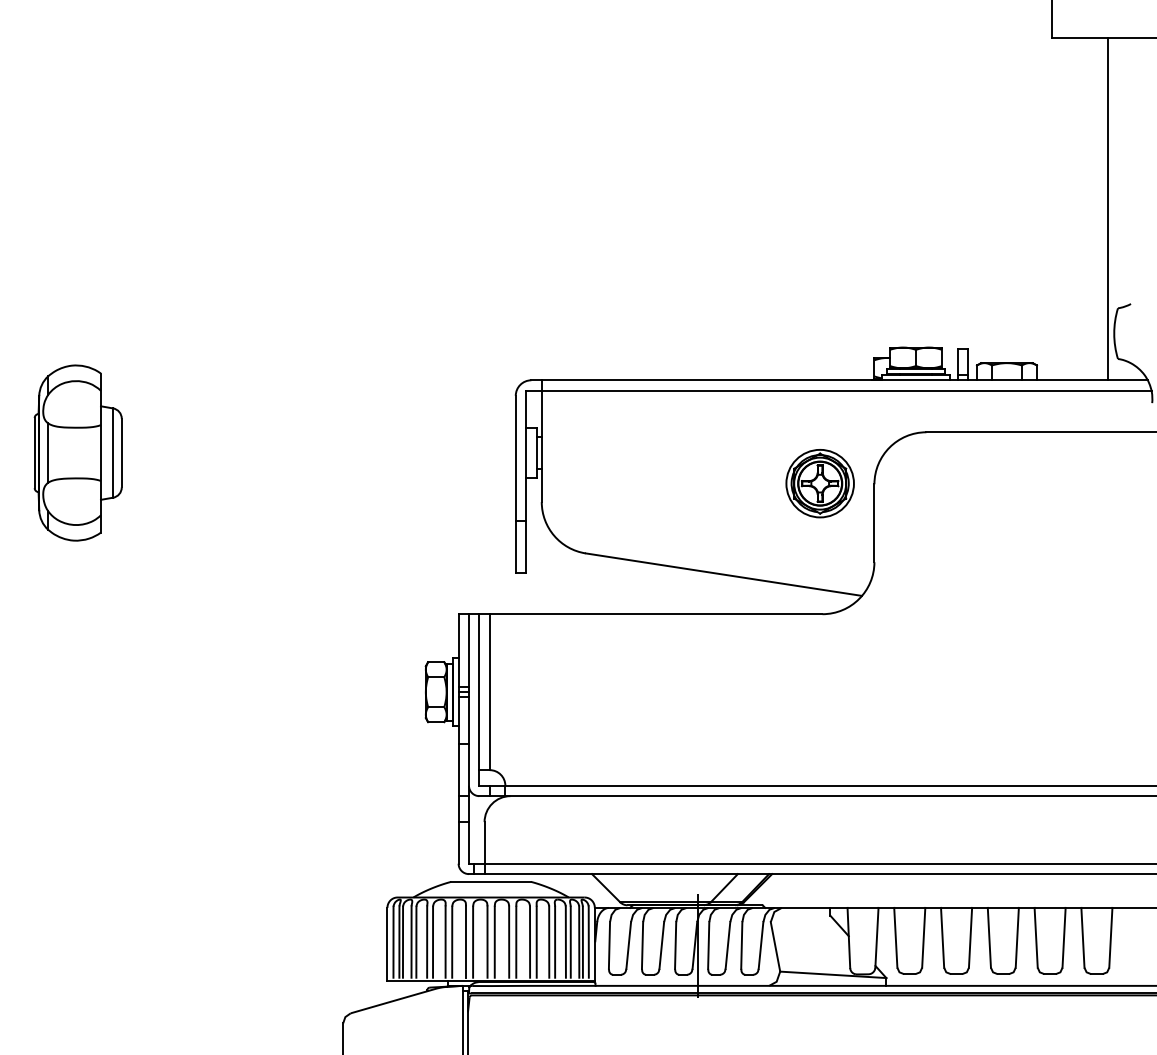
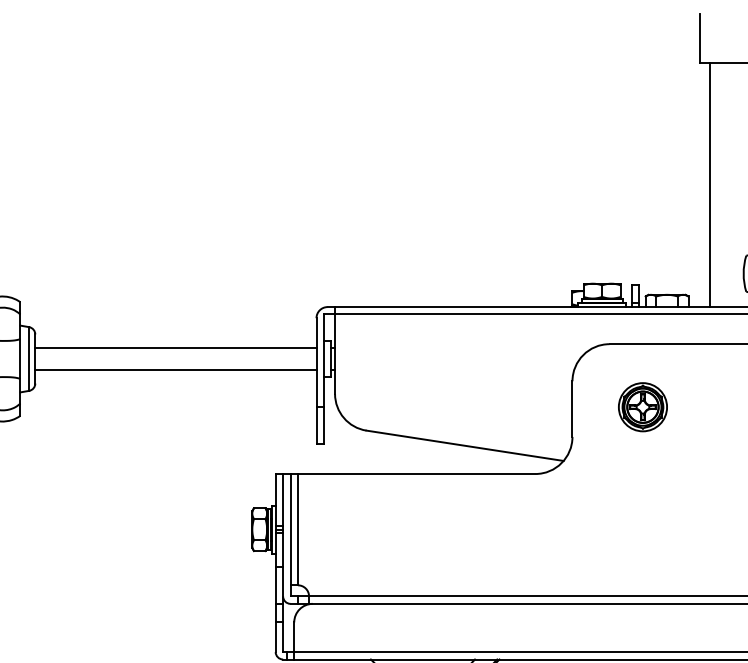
line: (1107, 208) -> (709, 184), moved
line: (318, 437) -> (175, 347), added
line: (318, 468) -> (175, 370), added
part: (819, 483) -> (642, 407), moved

